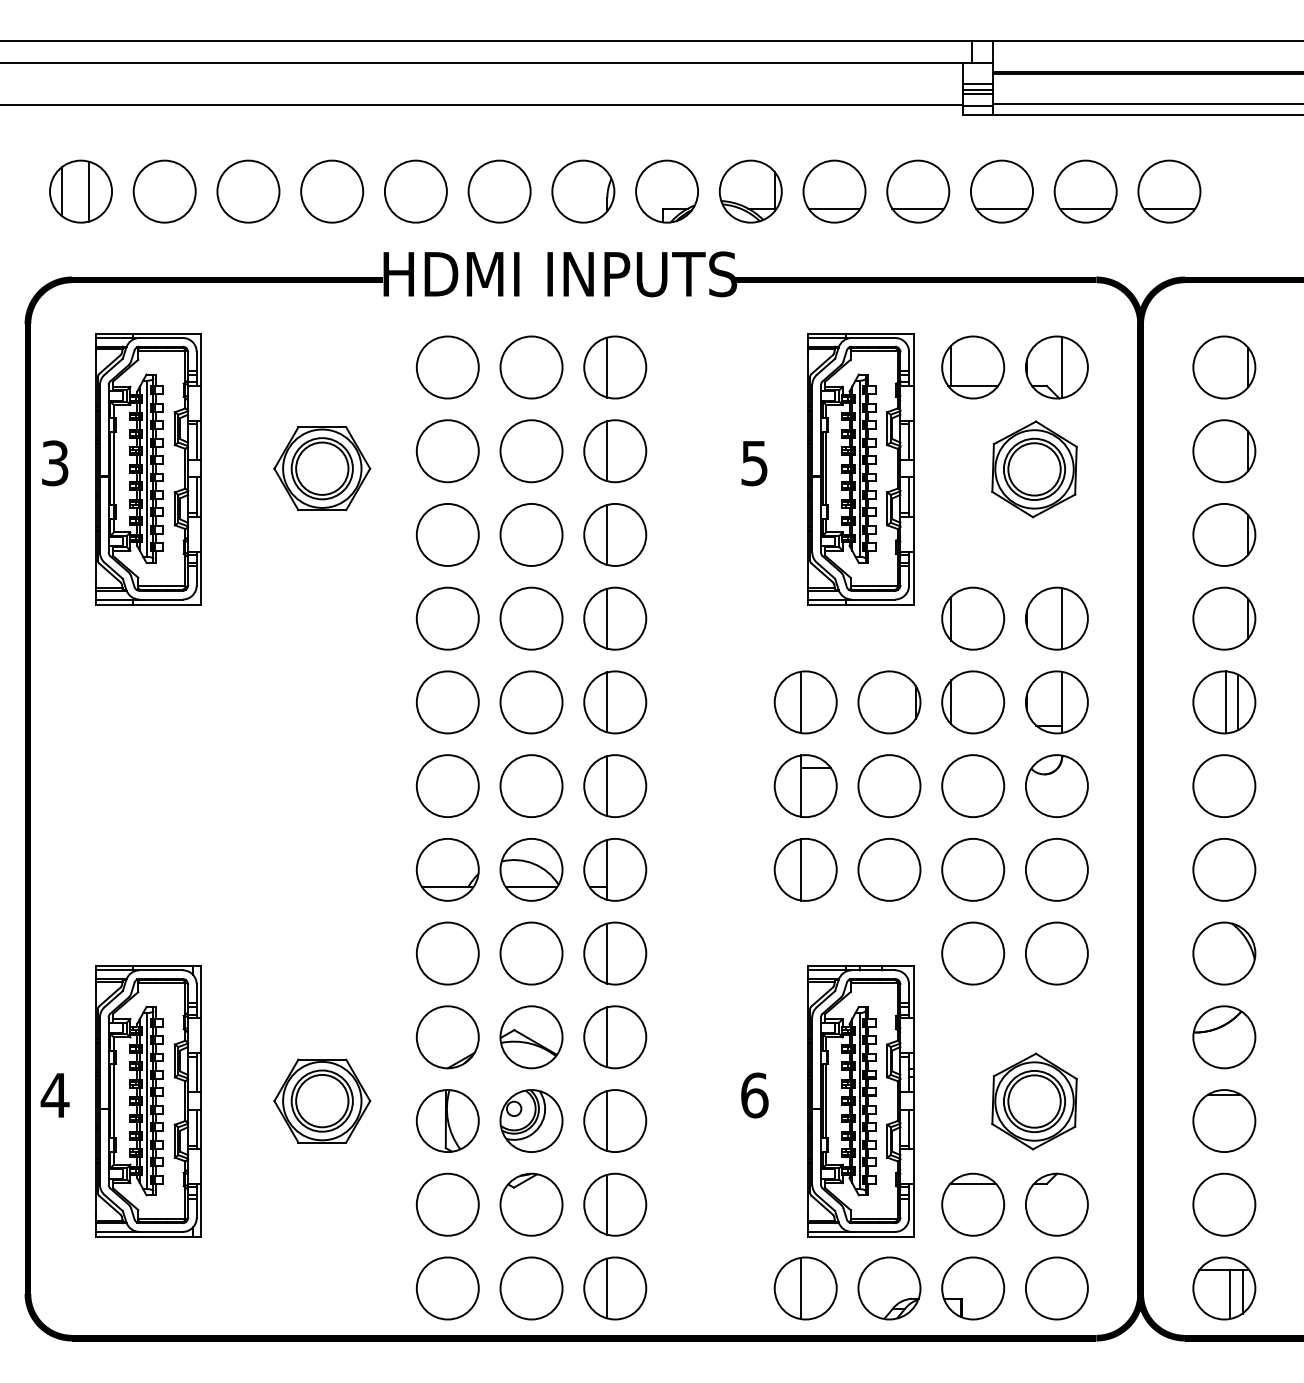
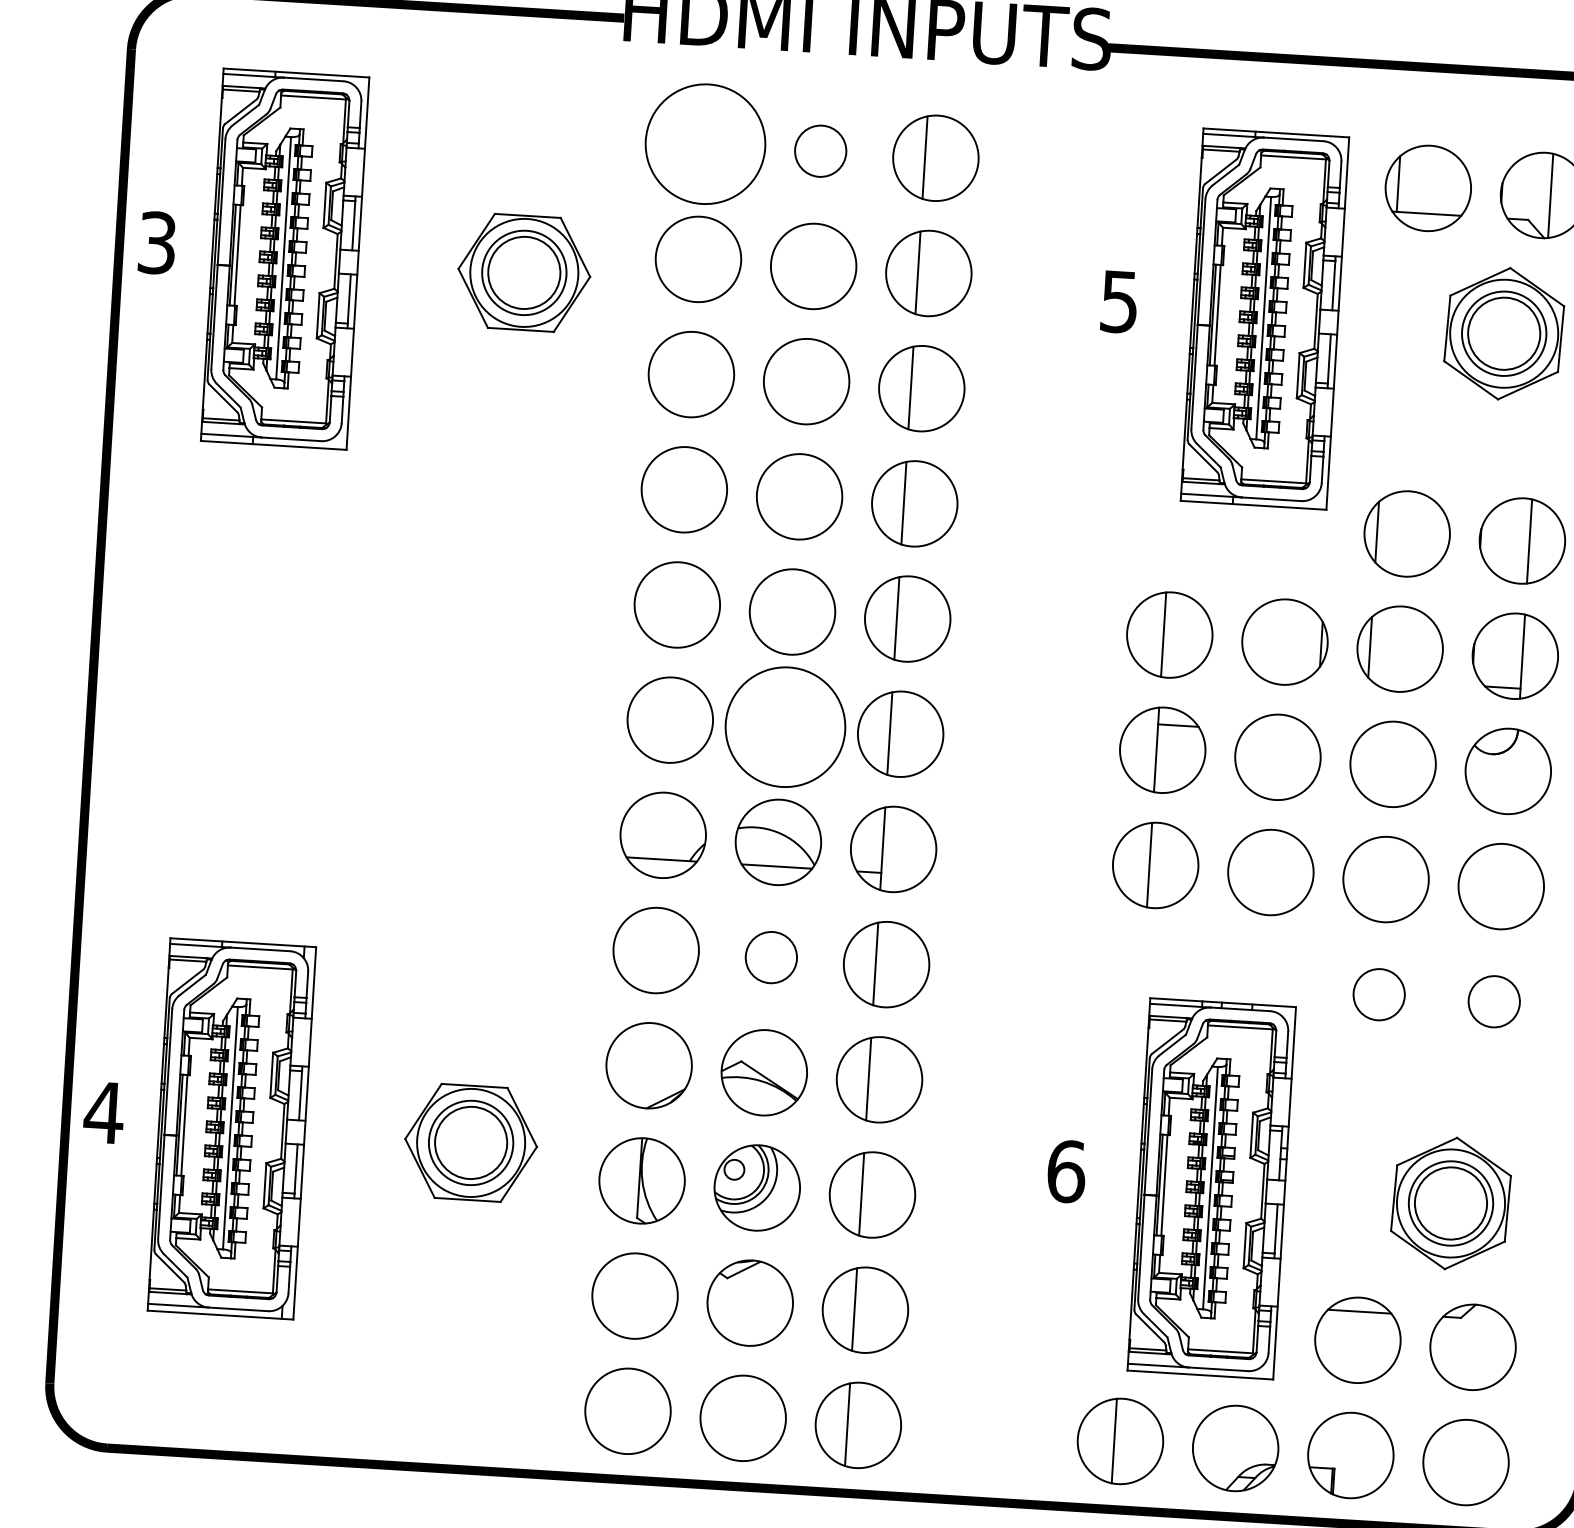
circle: (447, 367) -> (705, 144), size x1.4
circle: (531, 367) -> (820, 151), size x0.6
circle: (531, 786) -> (785, 727), size x1.4
circle: (531, 953) -> (771, 957), size x0.6
circle: (973, 953) -> (1379, 994), size x0.6
circle: (1056, 953) -> (1493, 1001), size x0.6

